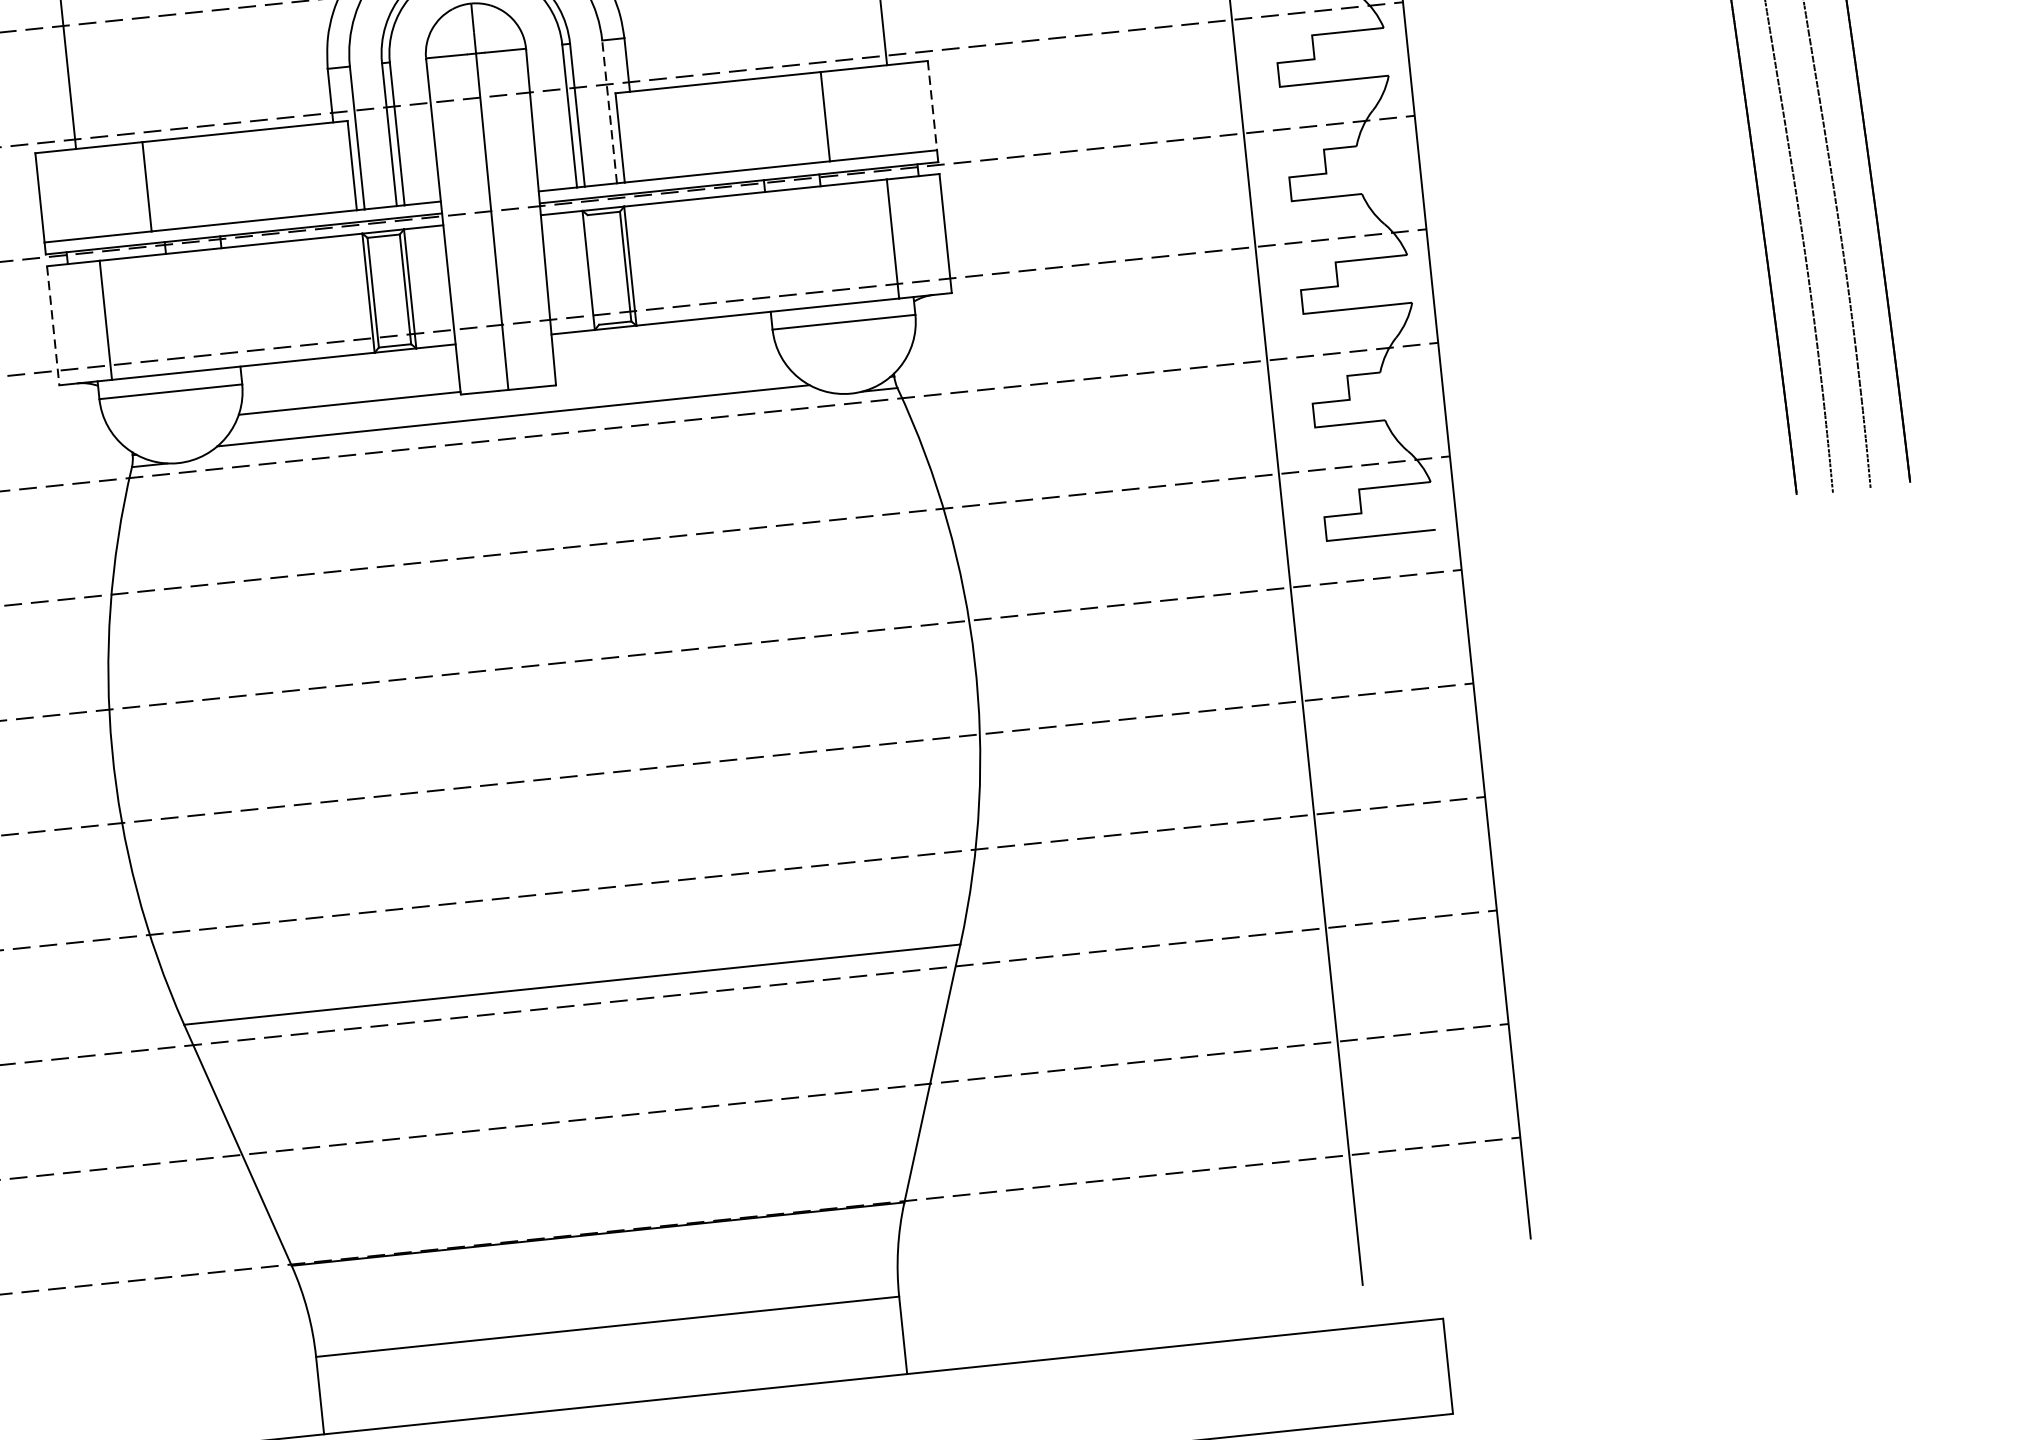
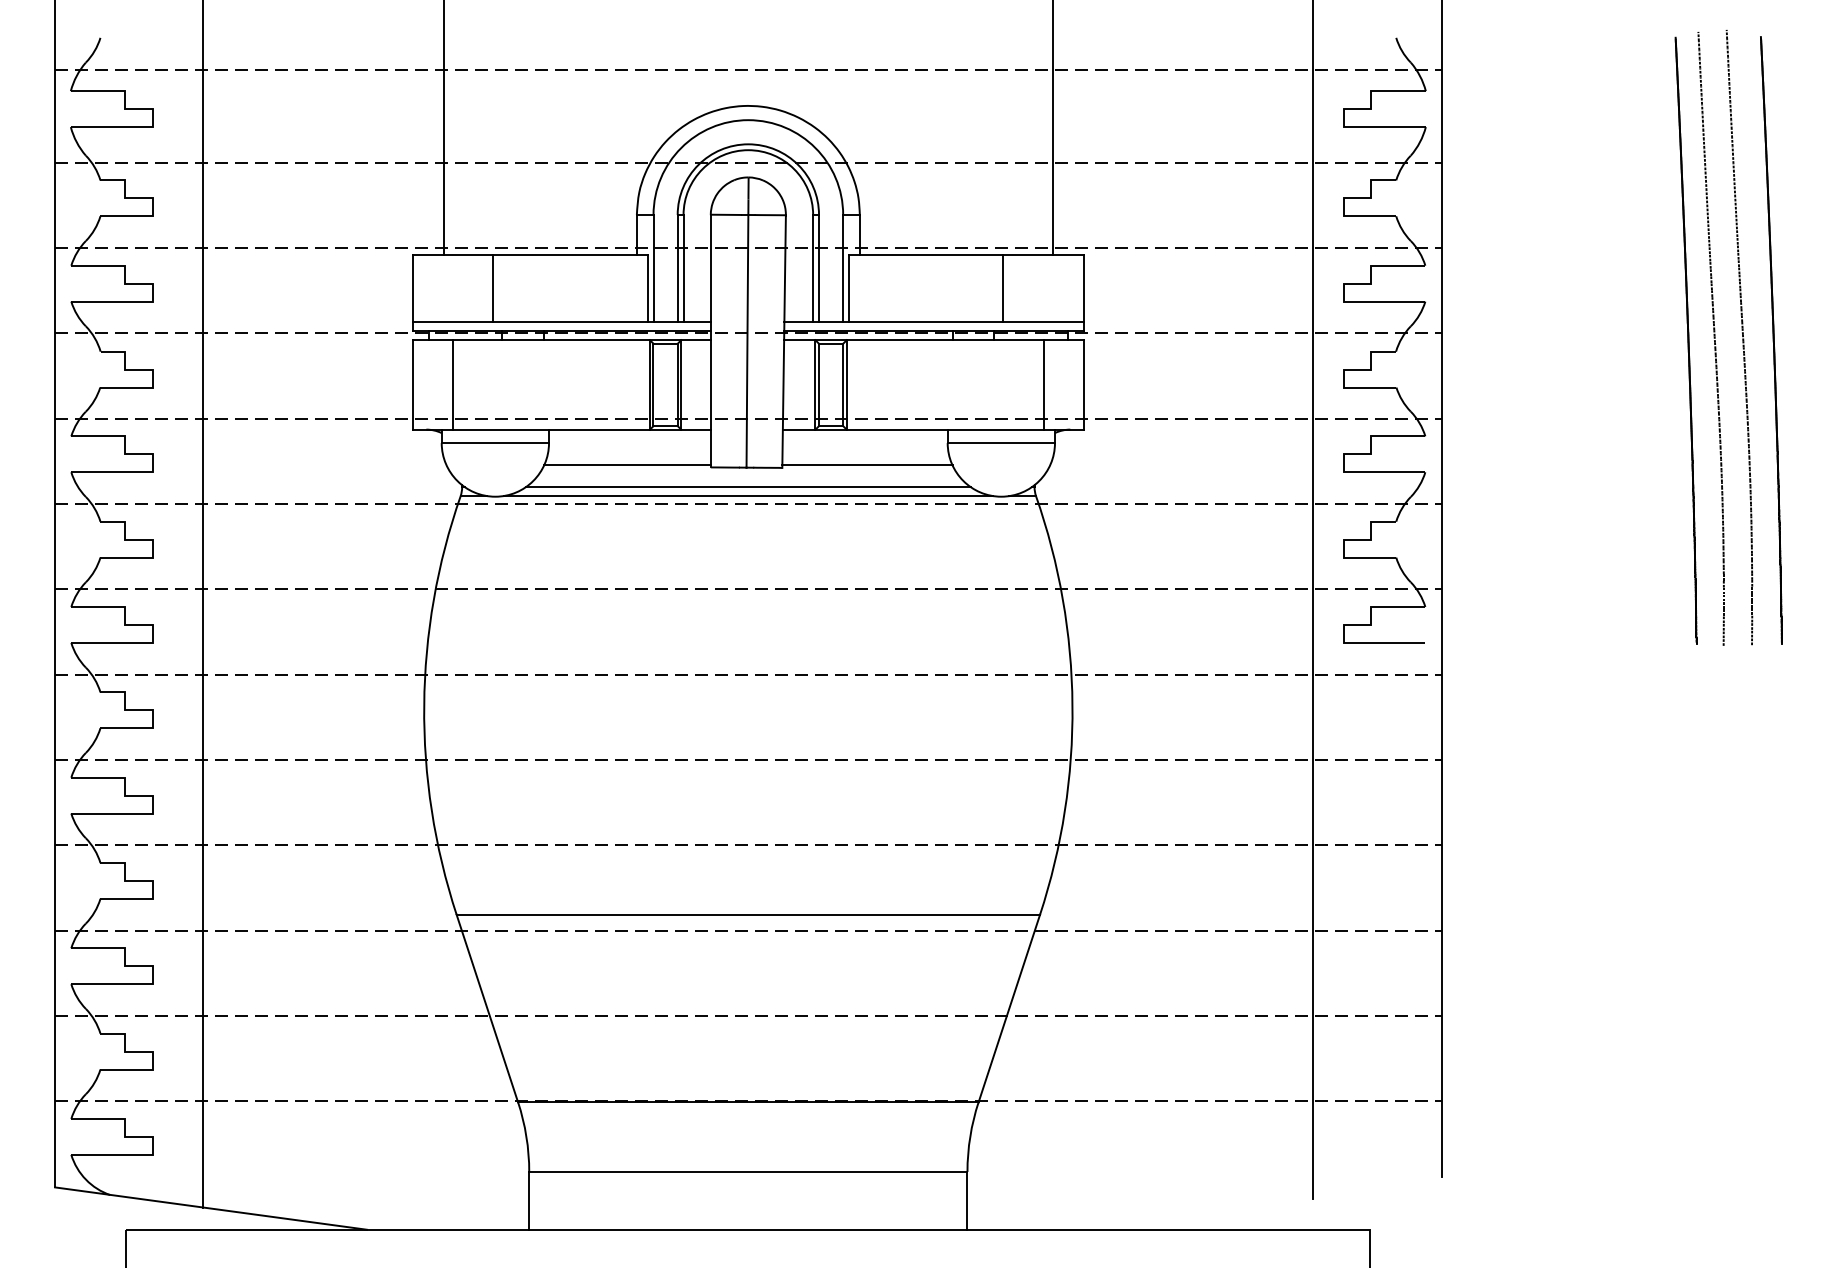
line: (932, 105) -> (1083, 288), dashed -> solid
line: (610, 111) -> (843, 268), dashed -> solid
line: (592, 269) -> (818, 384), added
line: (52, 325) -> (412, 384), dashed -> solid
line: (669, 370) -> (867, 465), added
line: (514, 428) -> (748, 496), added

